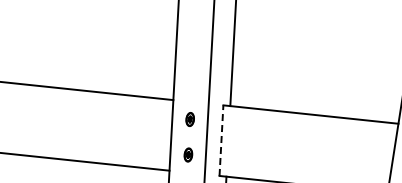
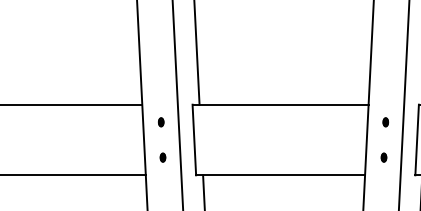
part: (190, 119) -> (161, 122), size x0.62
line: (221, 140) -> (194, 139), dashed -> solid
part: (187, 154) -> (162, 157), size x0.62

